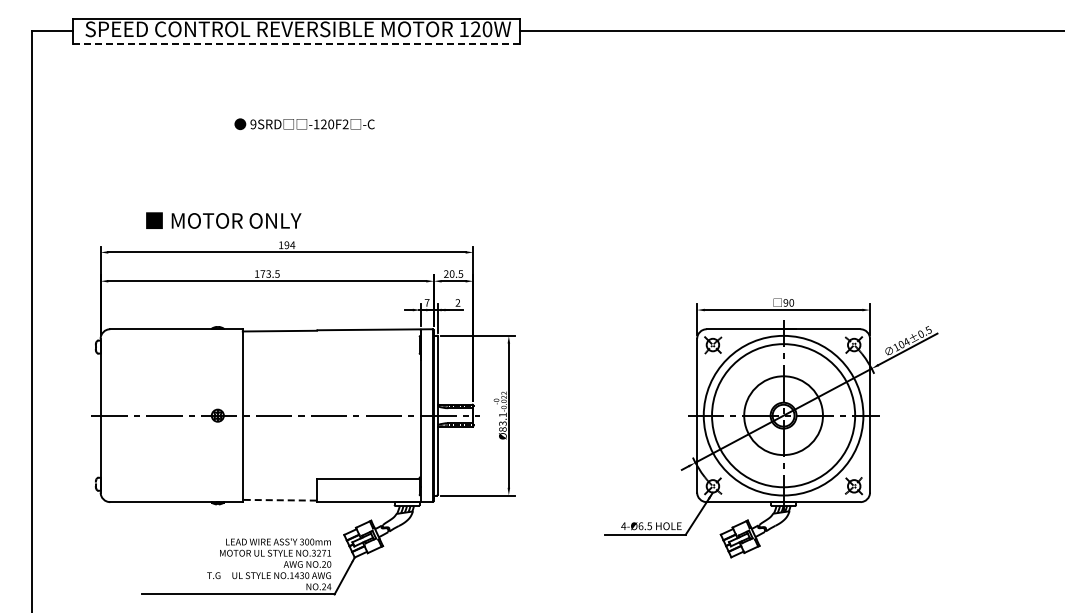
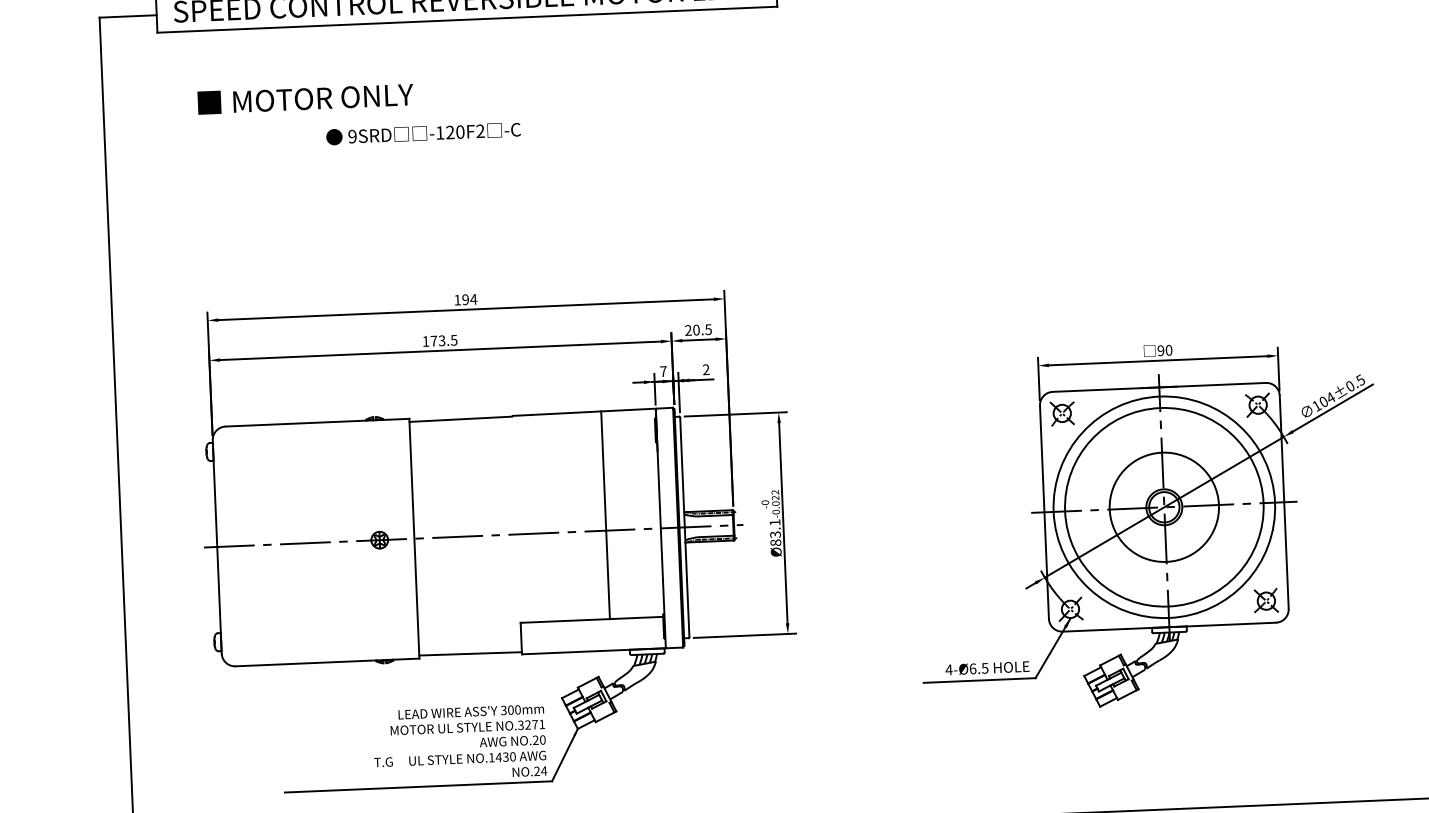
line: (297, 43) -> (468, 19), dashed -> solid
text: (304, 124) -> (423, 133), moved
text: (223, 220) -> (305, 98), moved
line: (381, 404) -> (606, 515), added
line: (279, 500) -> (470, 654), dashed -> solid

